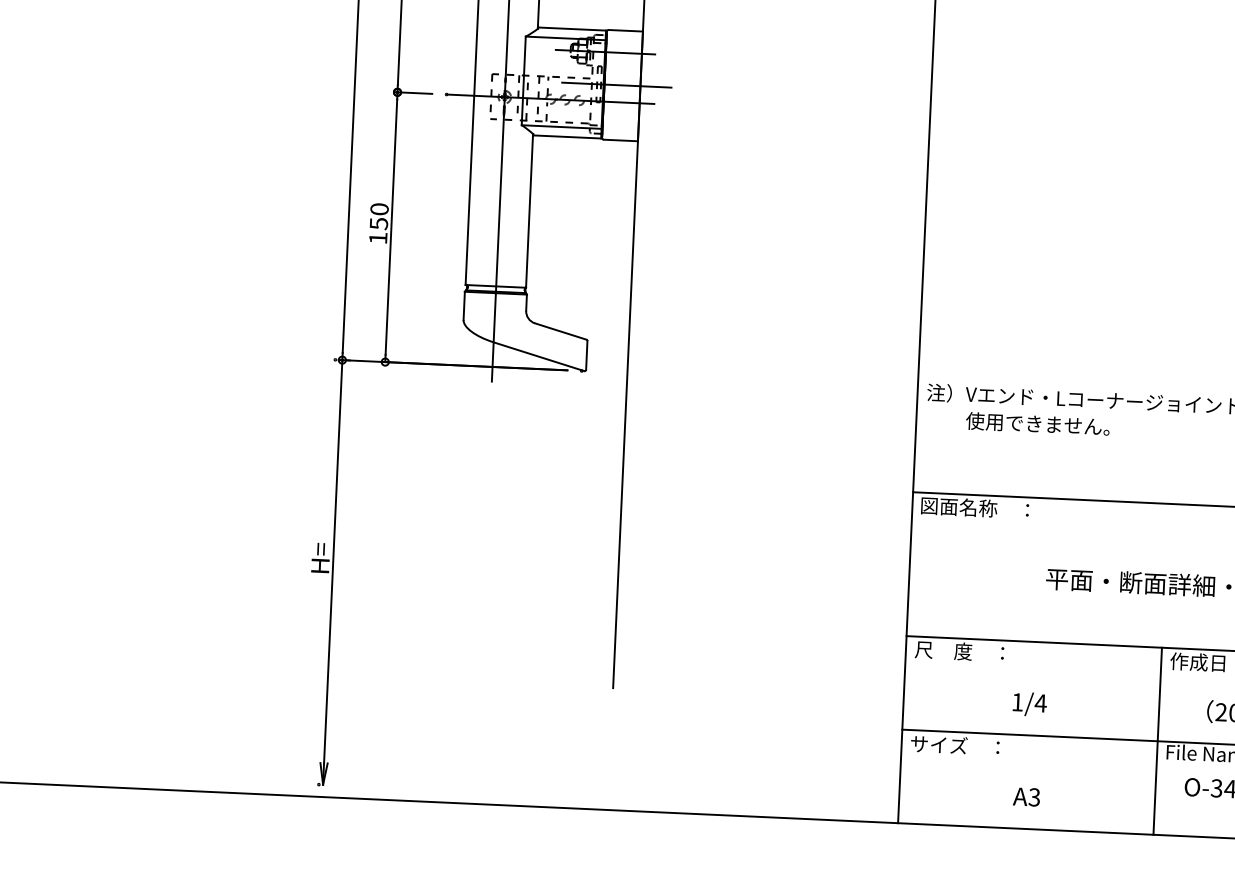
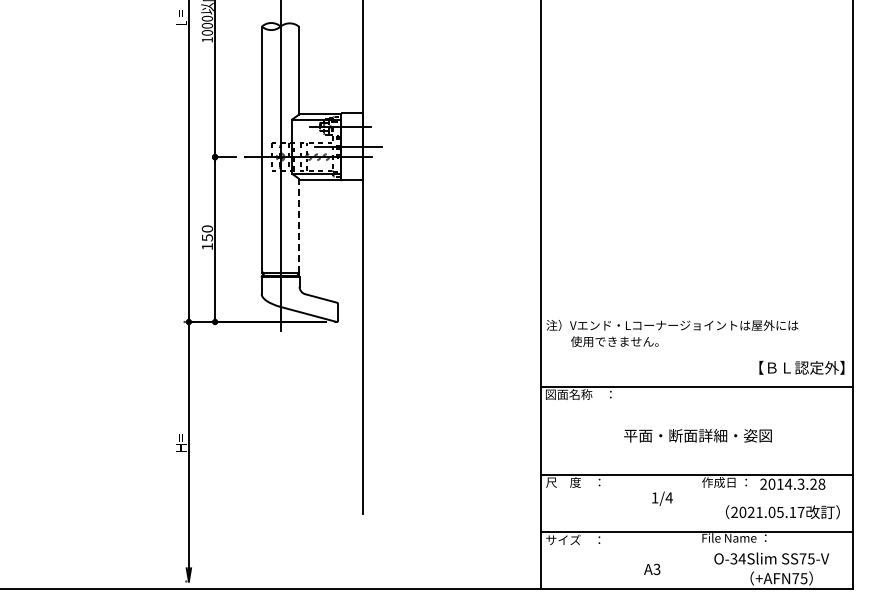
line: (528, 210) -> (298, 225), solid -> dashed
text: (1029, 703) -> (662, 498), moved
line: (1157, 740) -> (696, 531), removed
text: (1027, 795) -> (652, 568), moved

